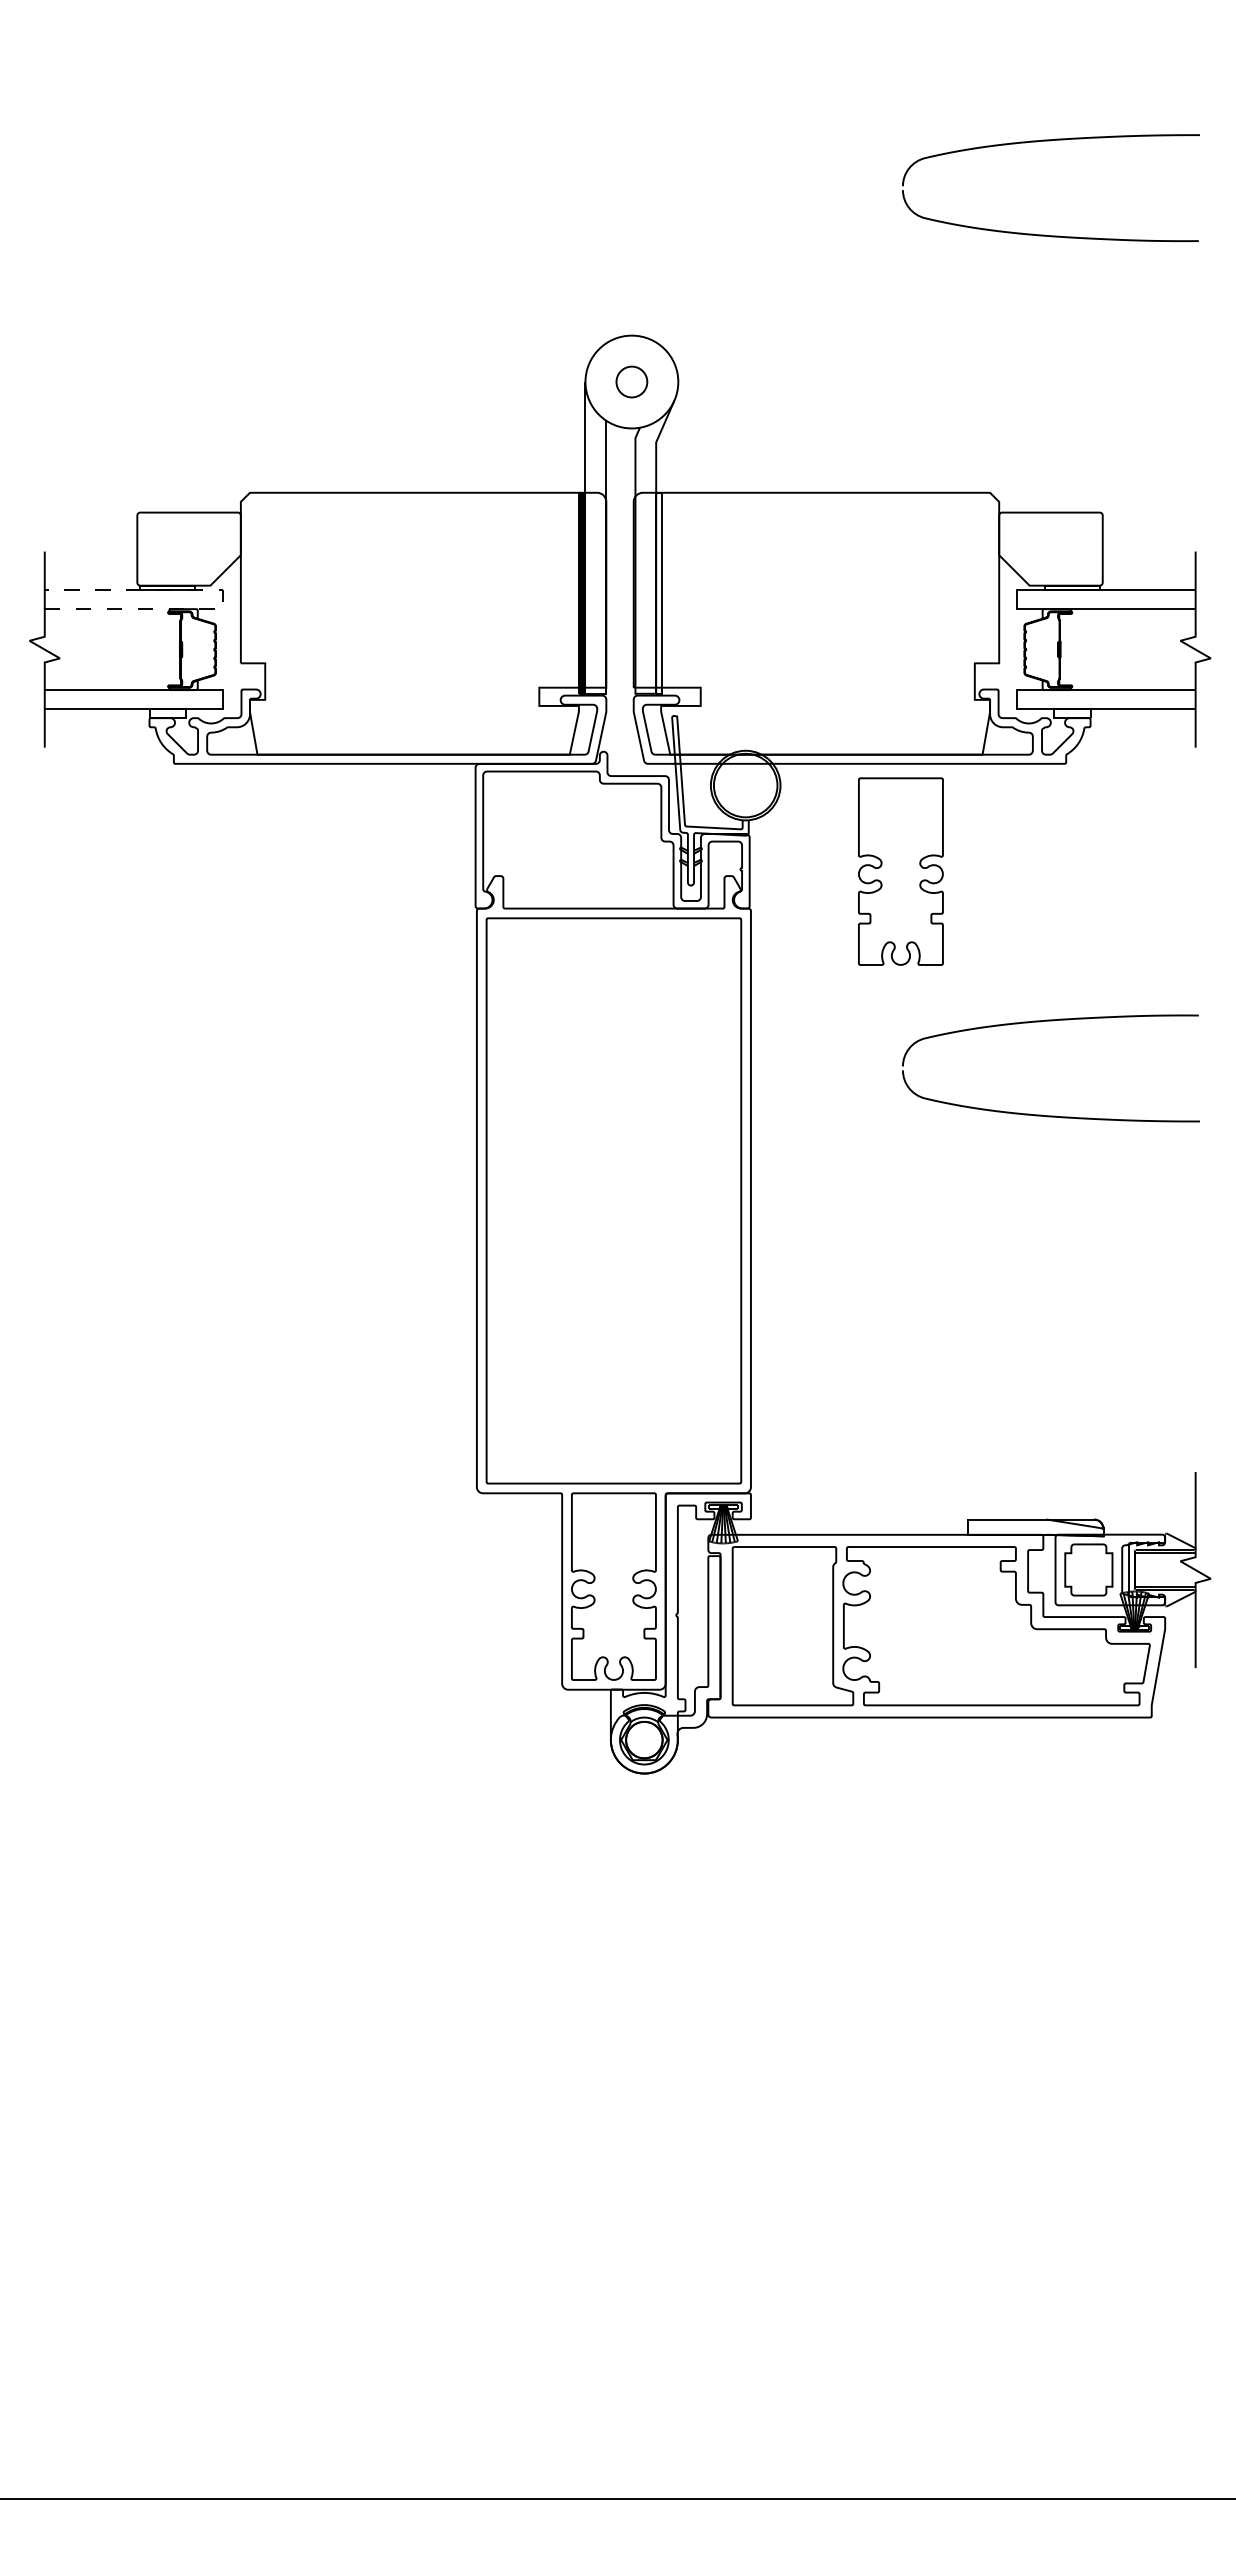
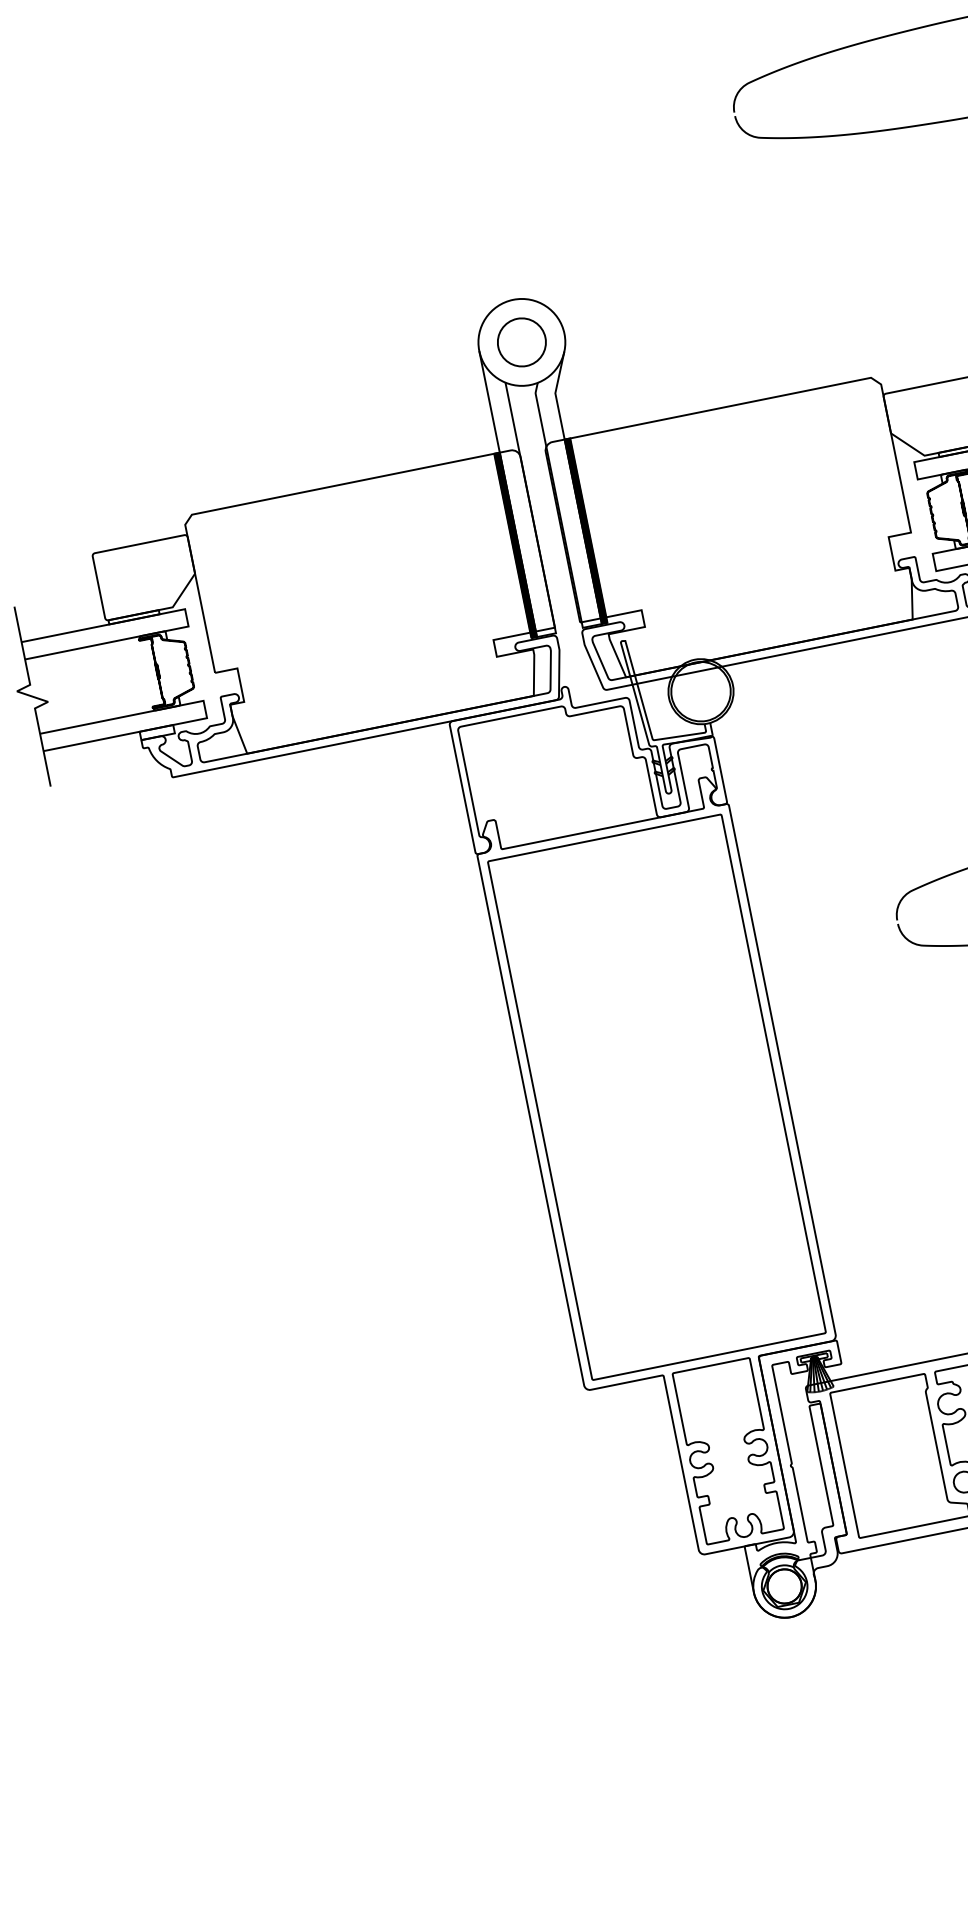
circle: (631, 381) -> (521, 342), size x1.67
hatch: (659, 592) -> (586, 530), added
line: (222, 599) -> (186, 617), dashed -> solid
part: (900, 871) -> (858, 741), removed

